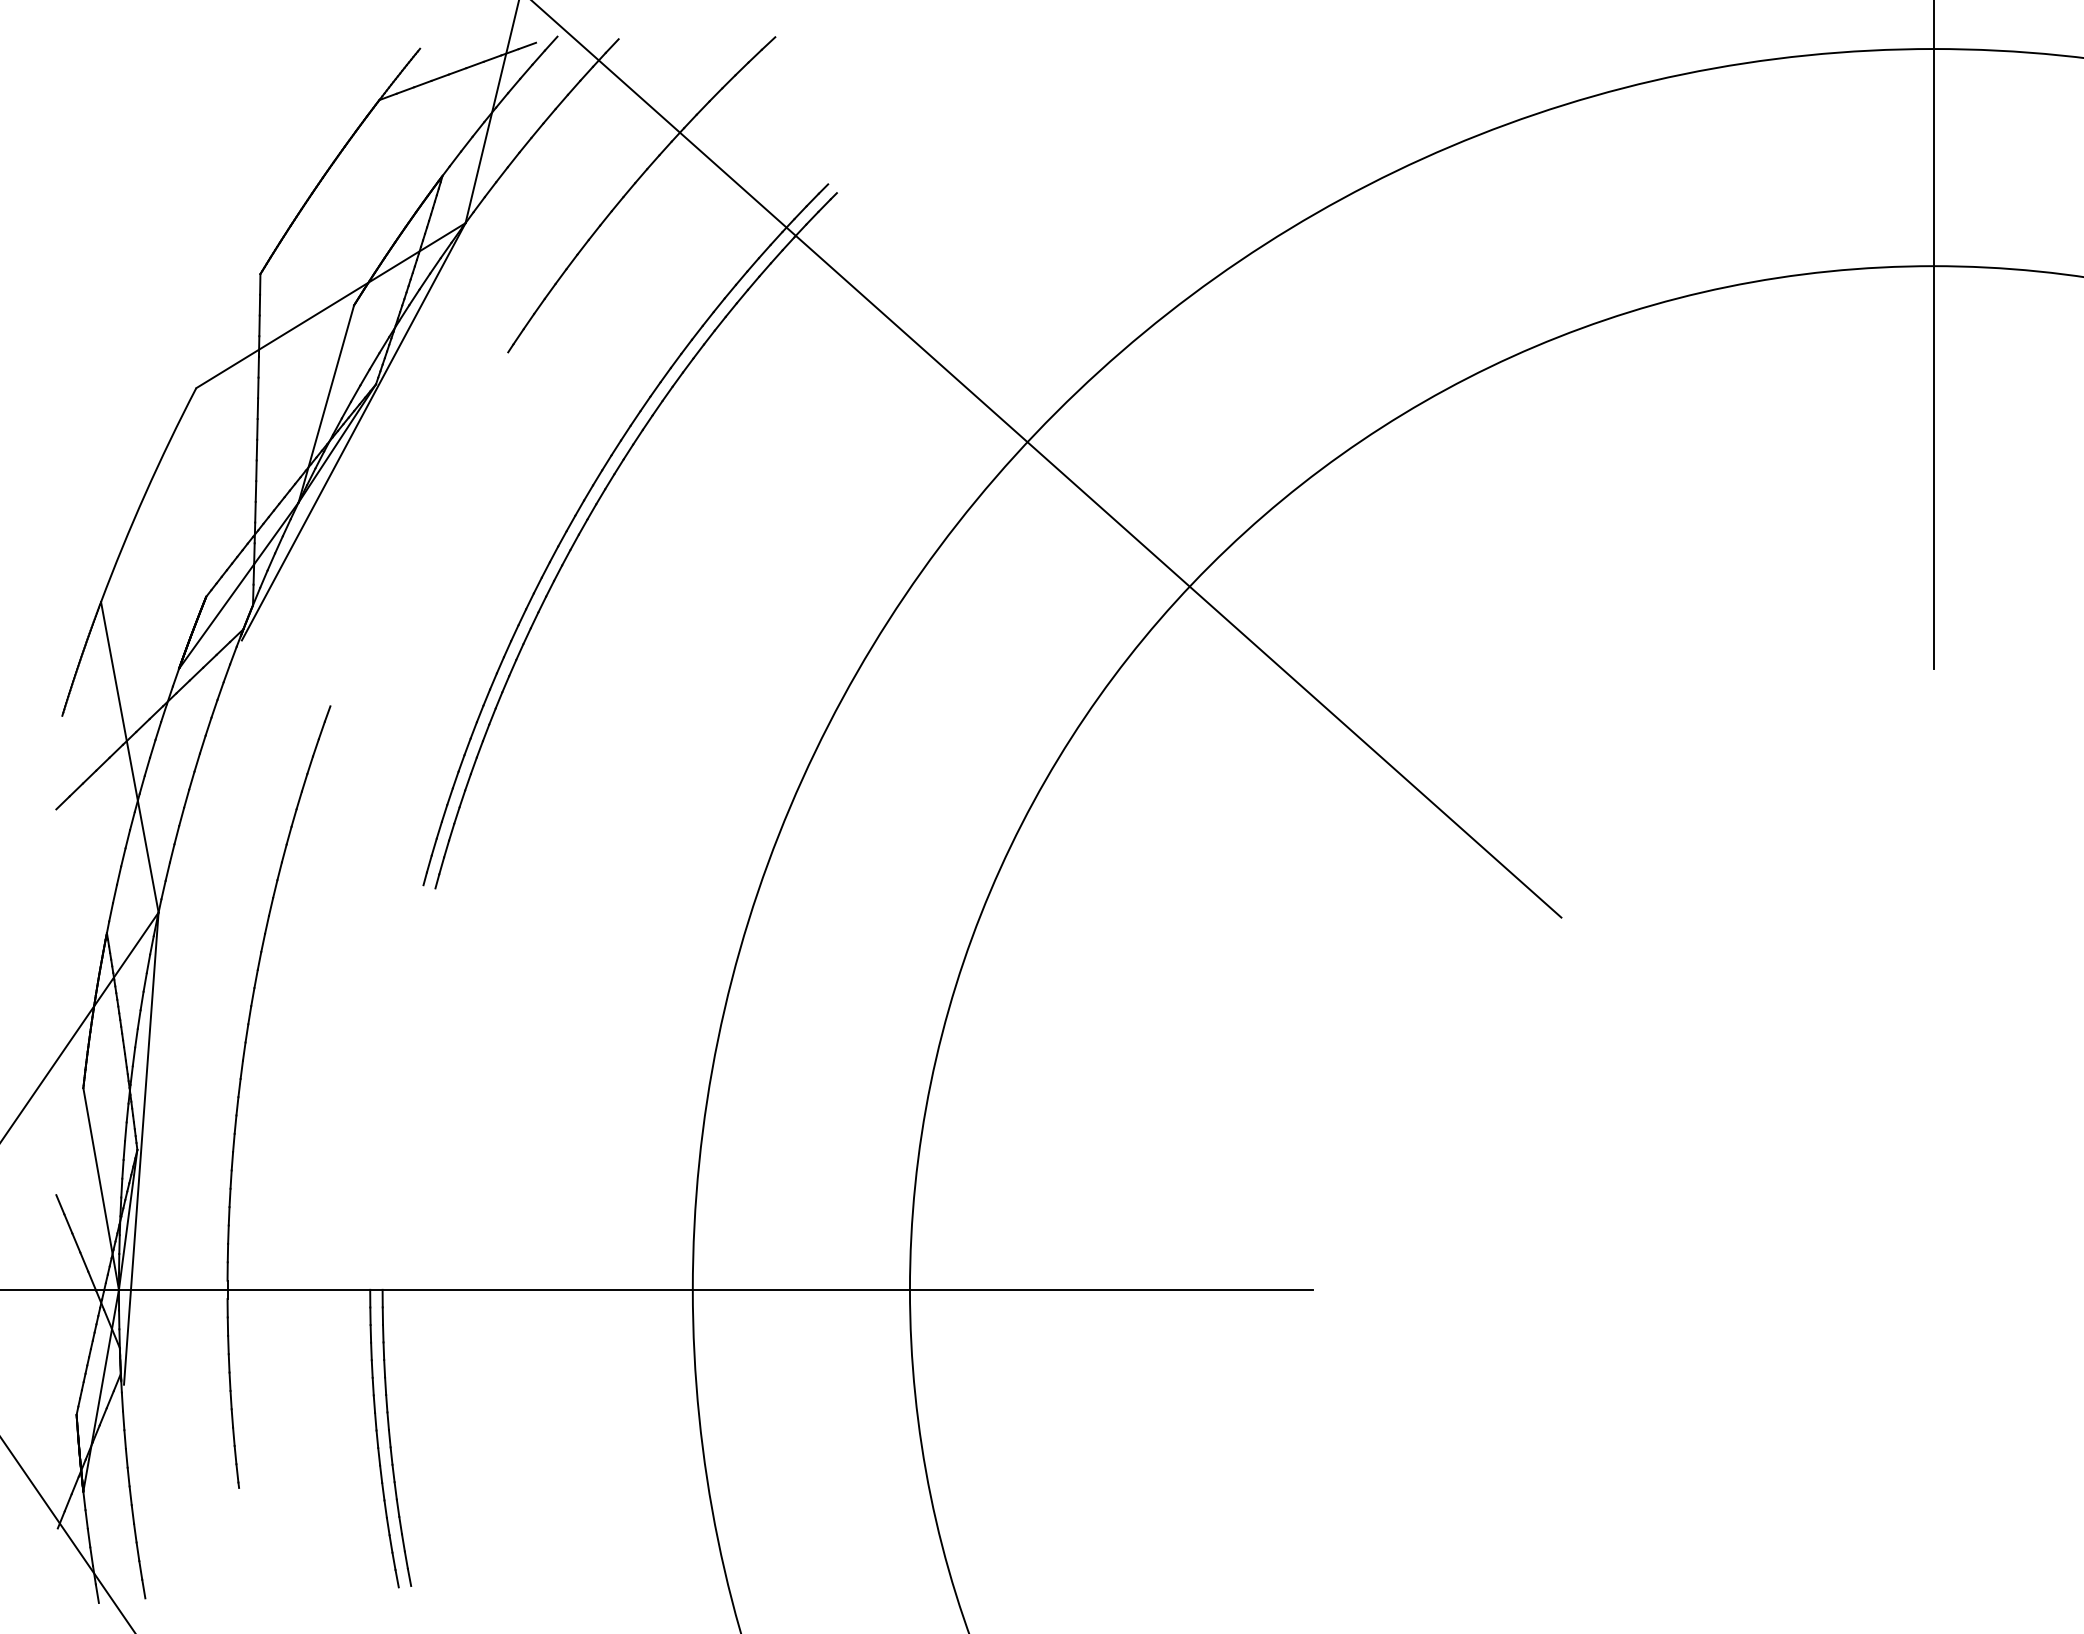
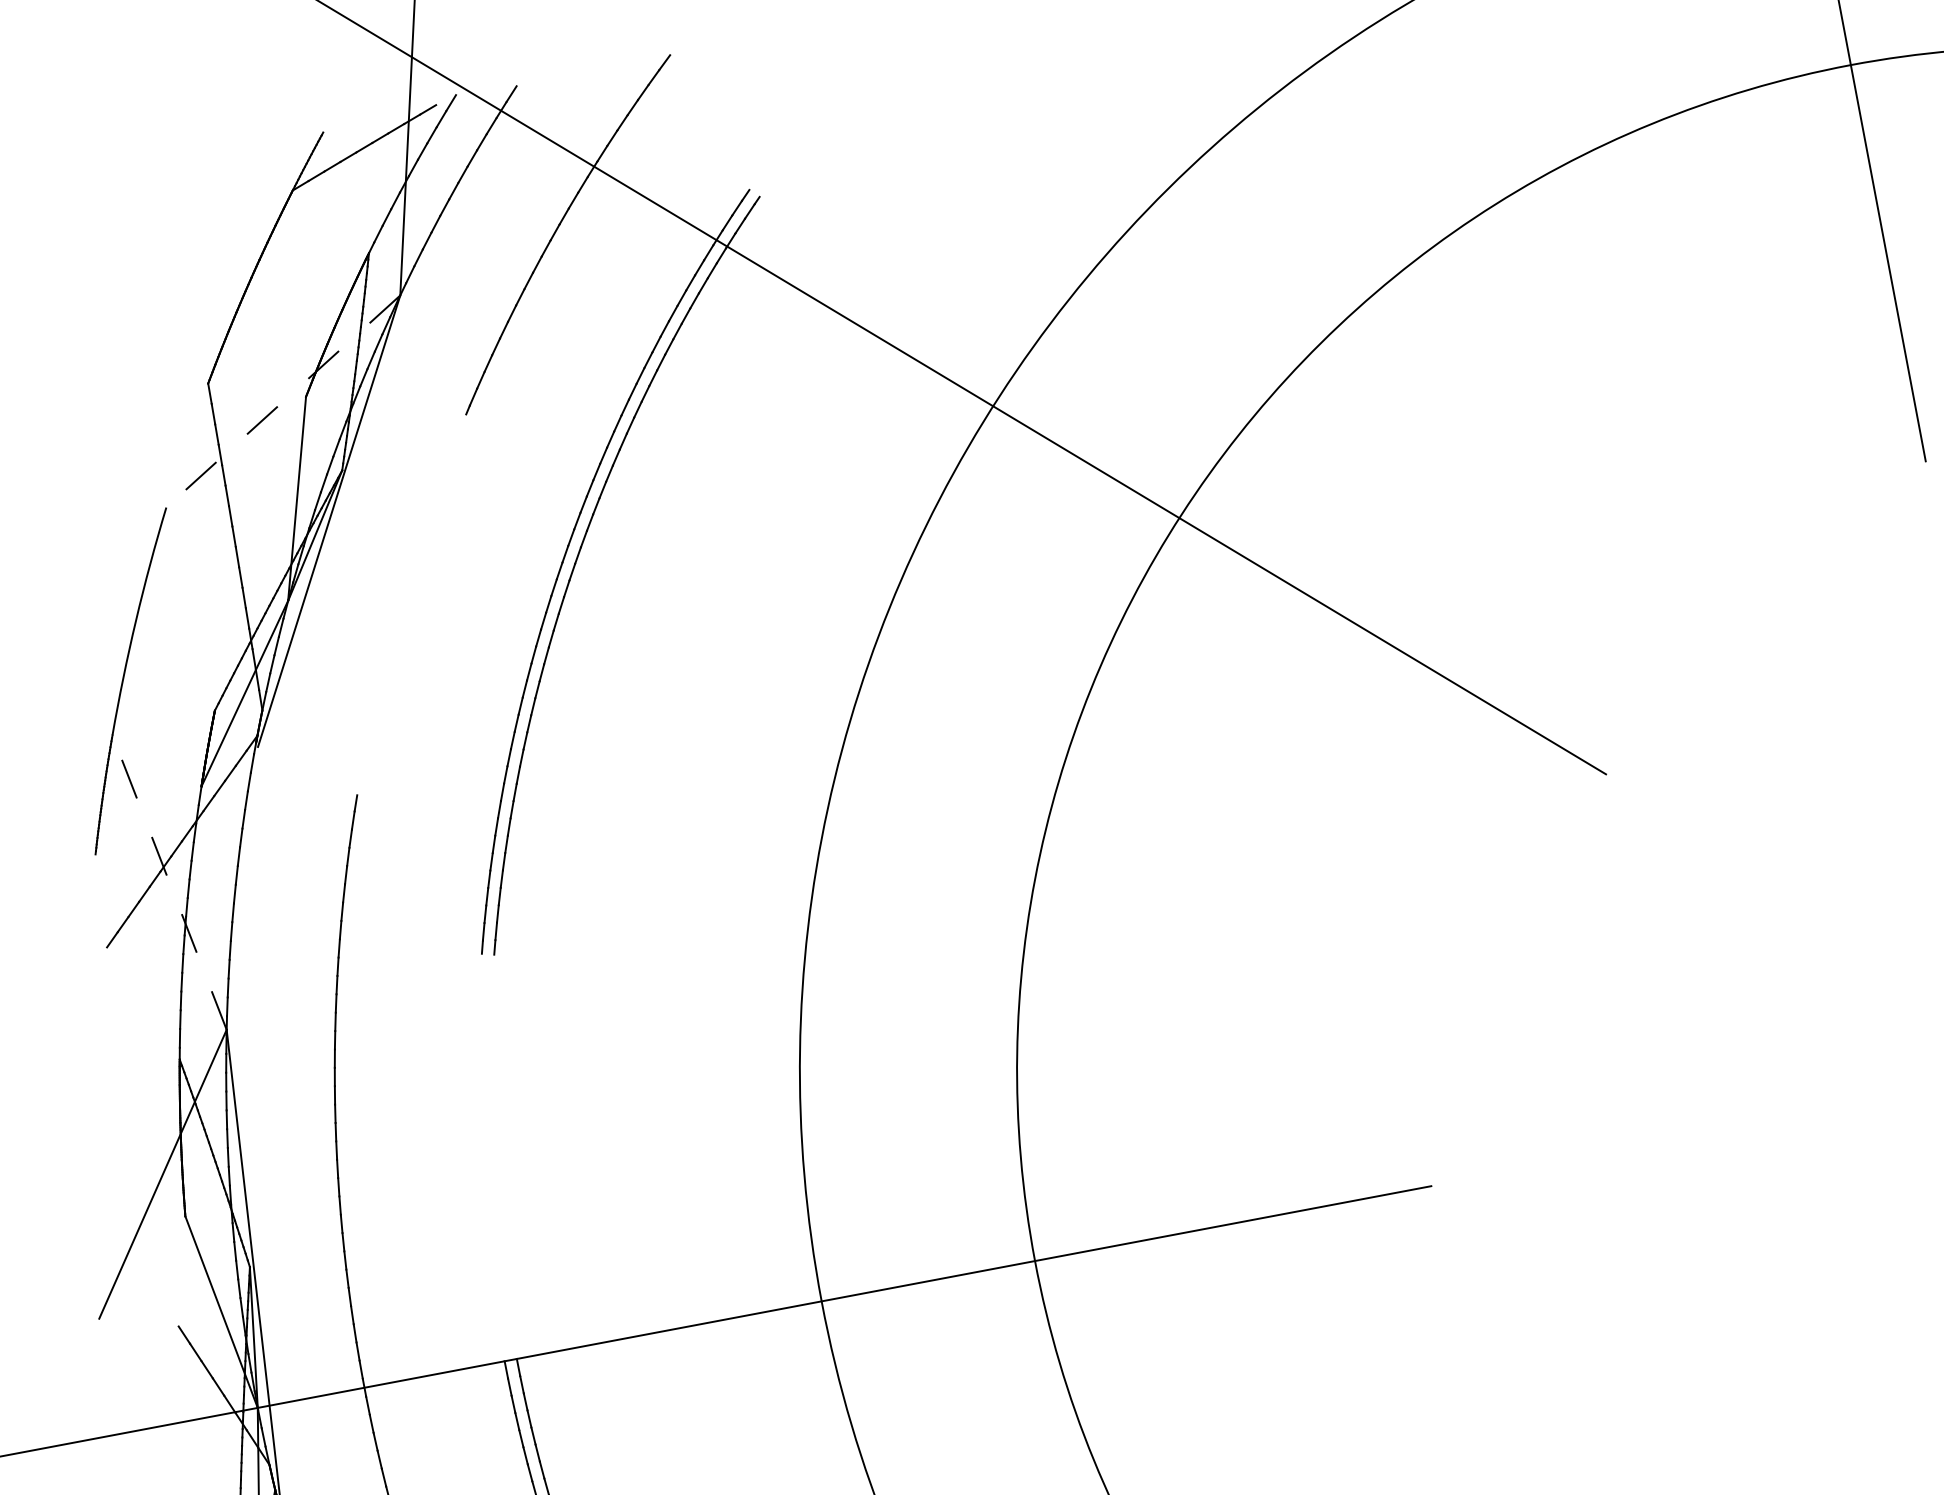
line: (330, 305) -> (282, 401), solid -> dashed
line: (129, 757) -> (169, 882), solid -> dashed

